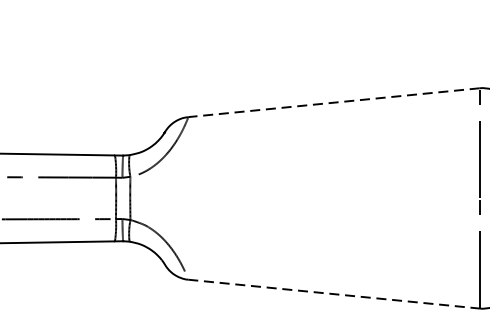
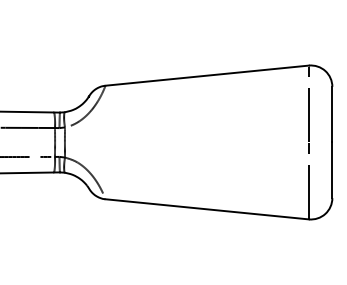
line: (333, 102) -> (206, 75), dashed -> solid
line: (334, 294) -> (207, 209), dashed -> solid

